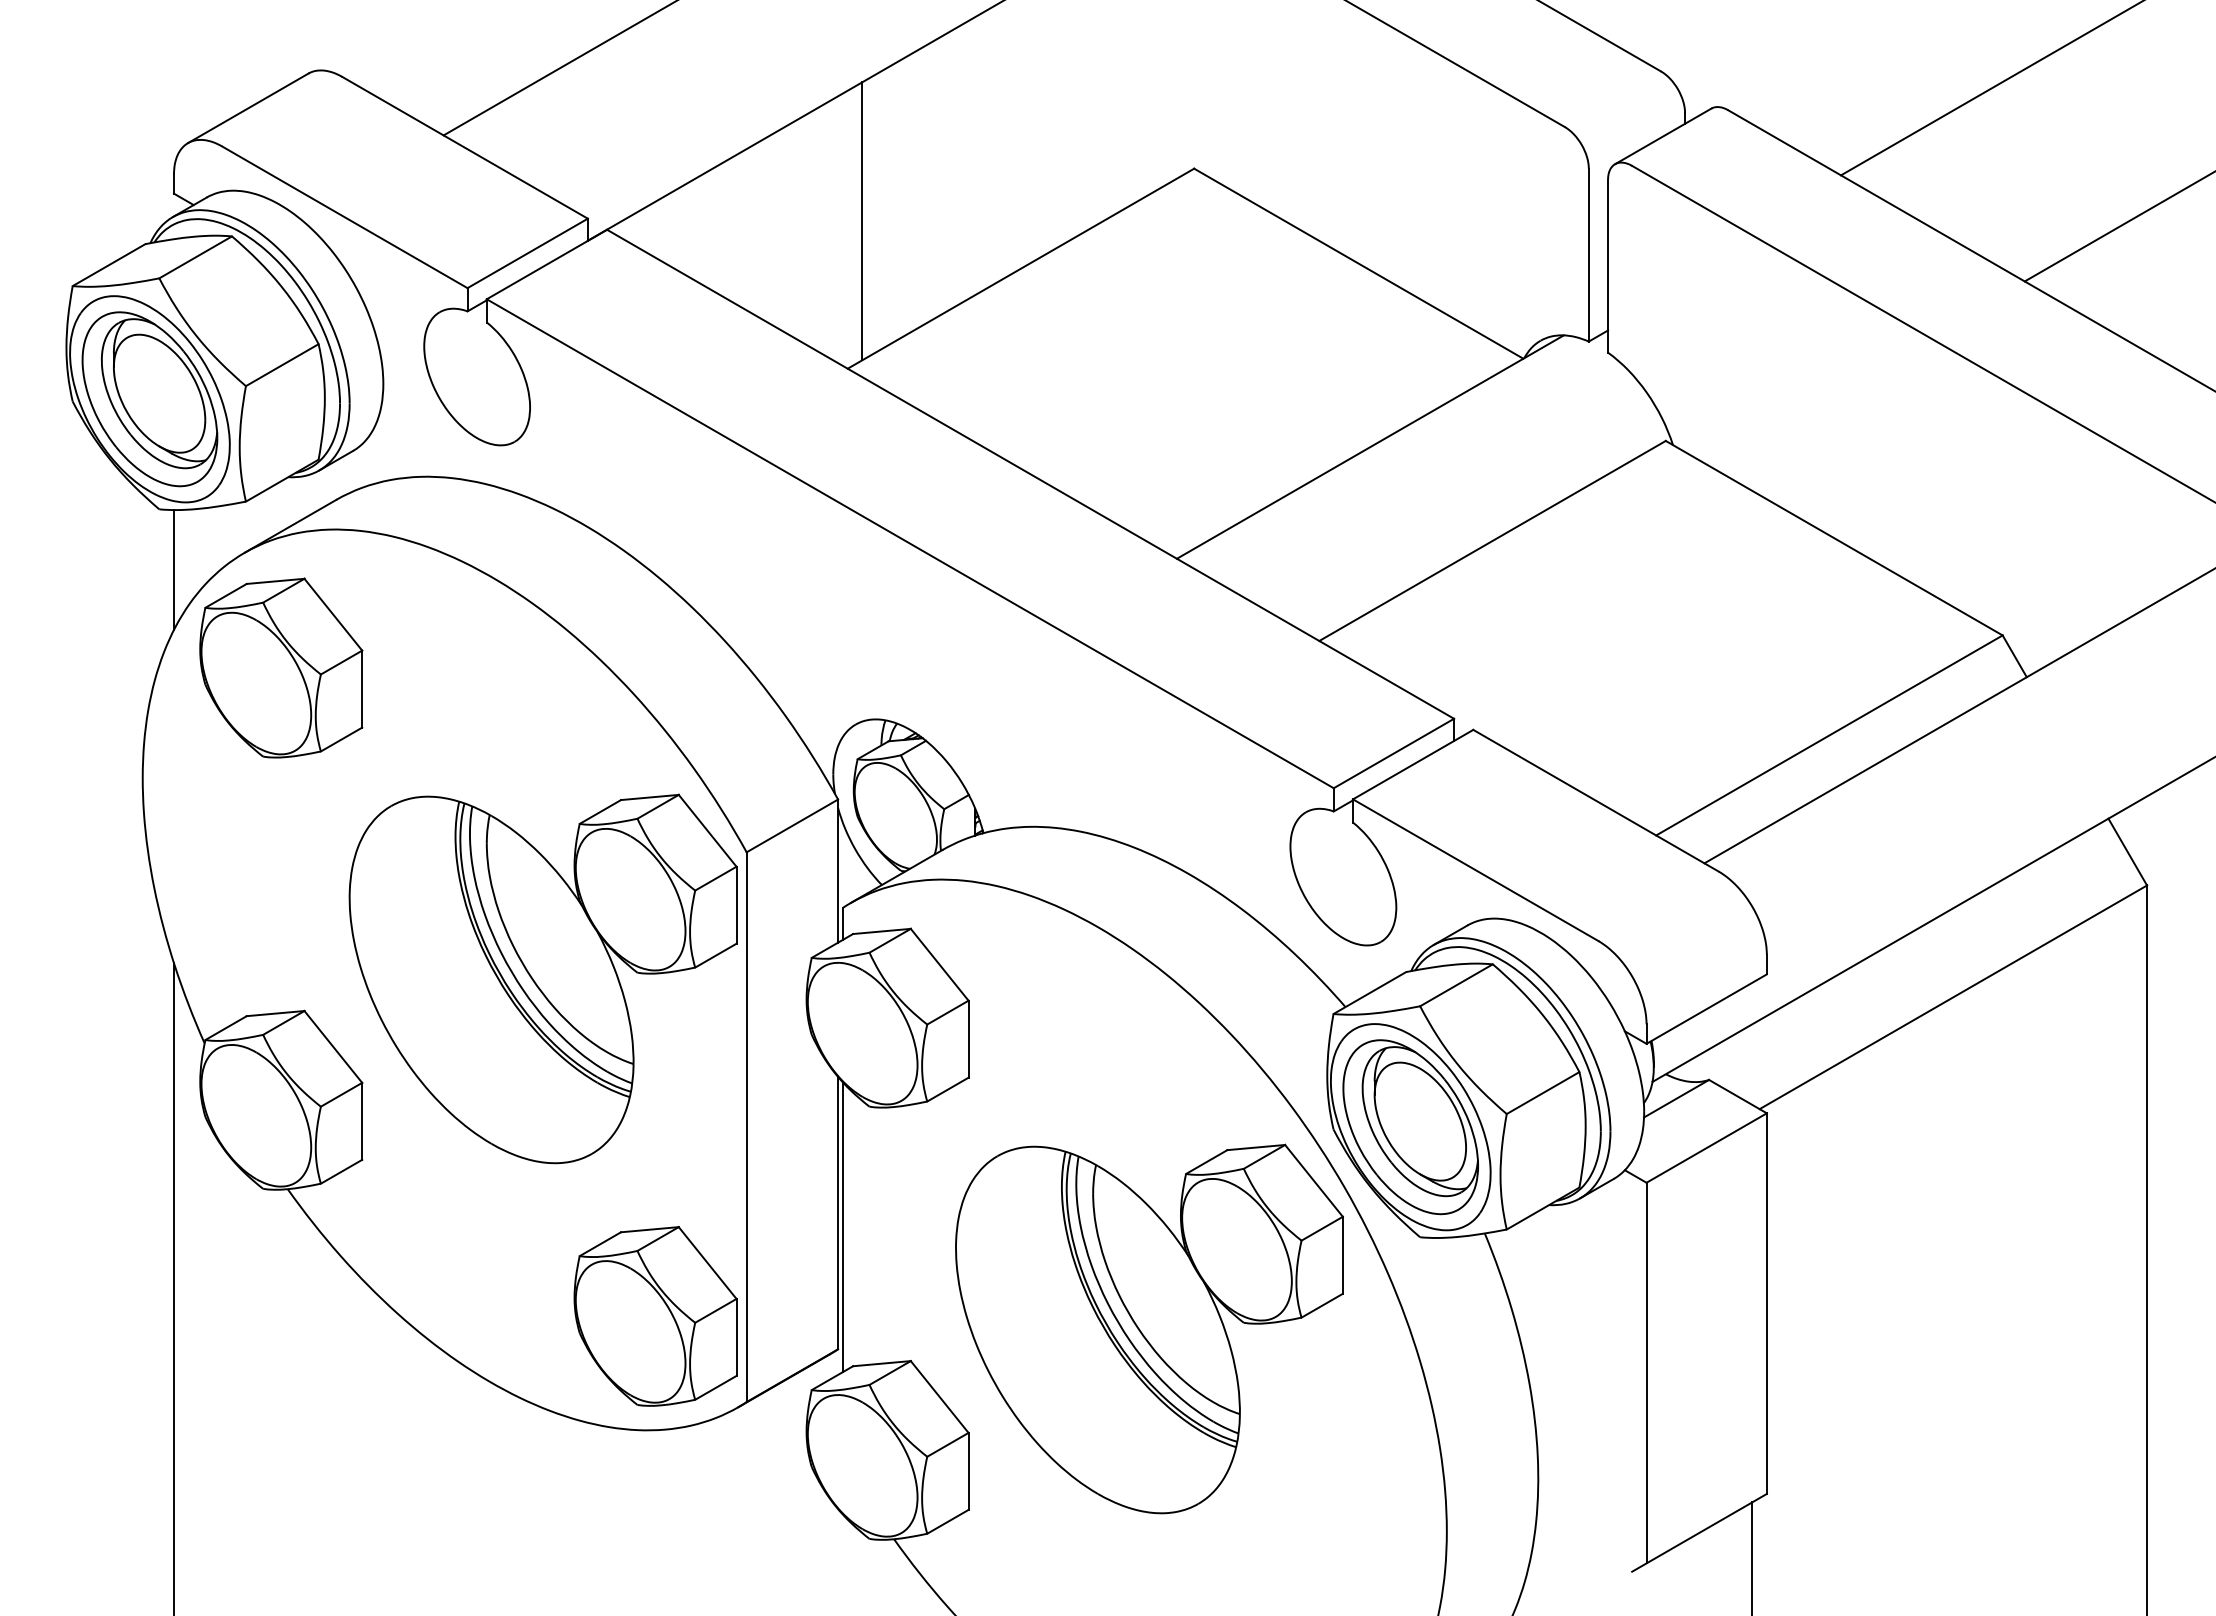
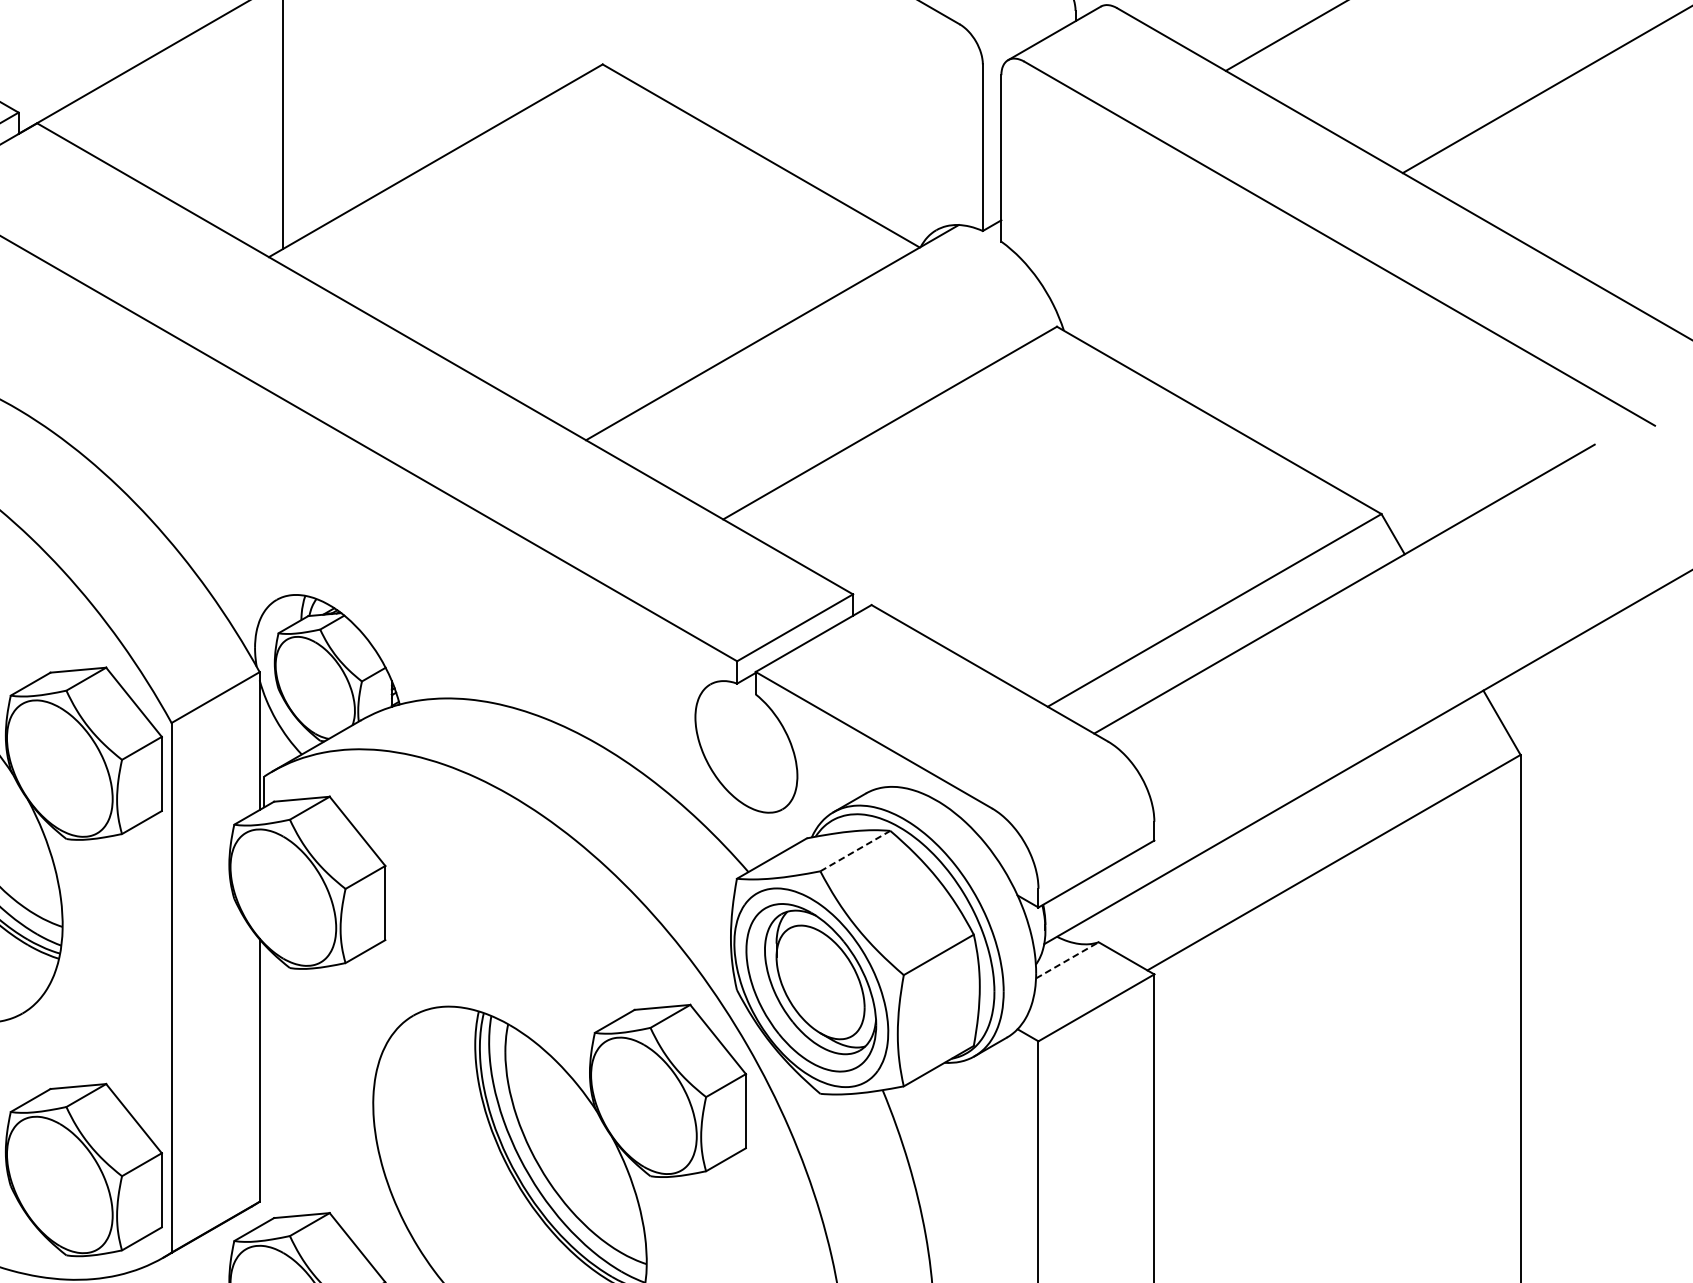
line: (1456, 985) -> (855, 851), solid -> dashed
line: (1676, 1098) -> (1067, 960), solid -> dashed
line: (842, 1227) -> (263, 1084), removed

